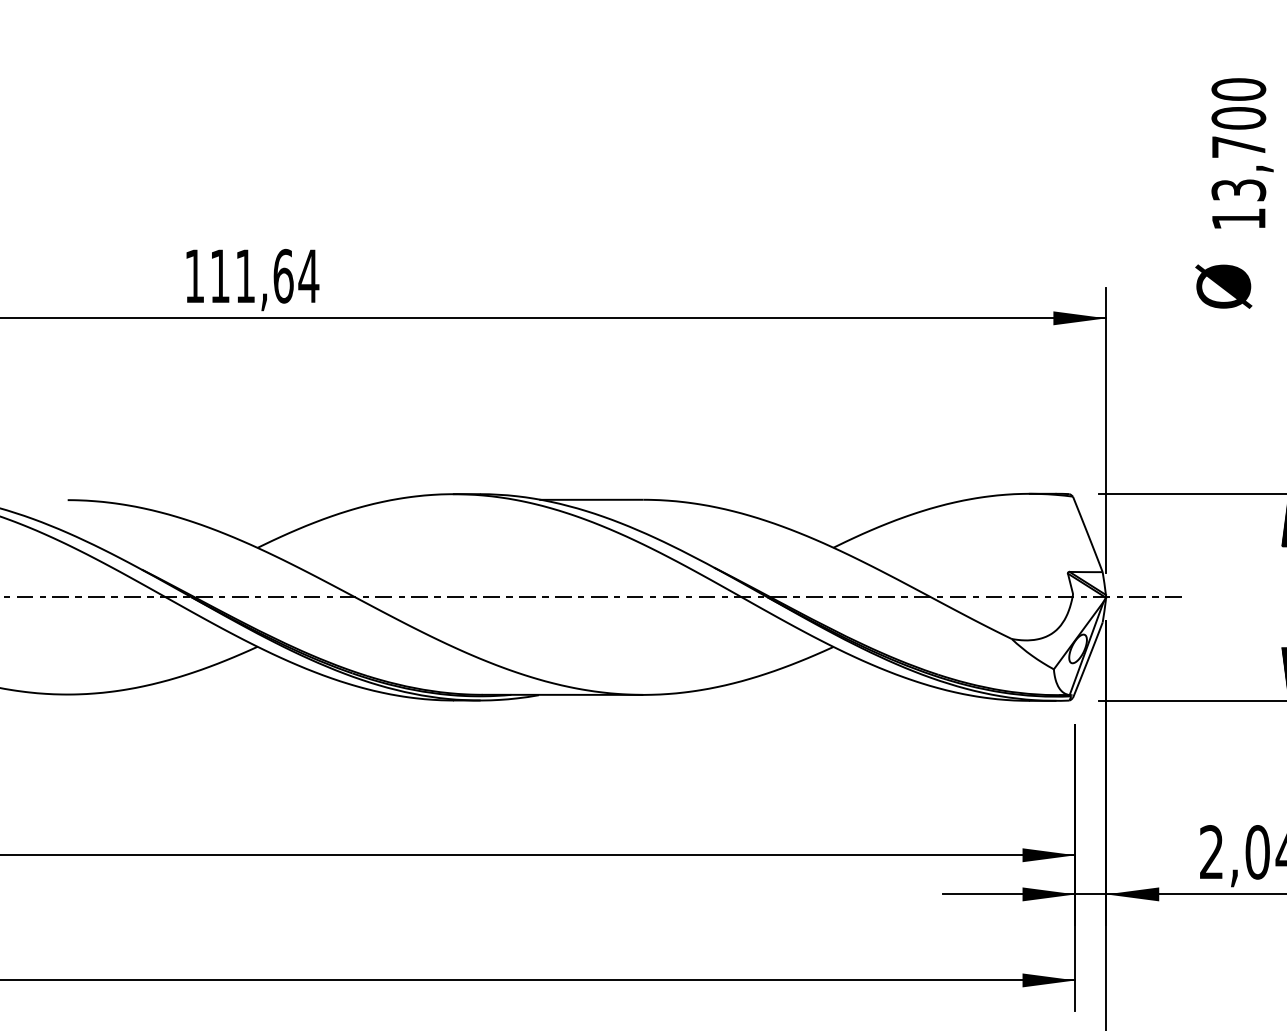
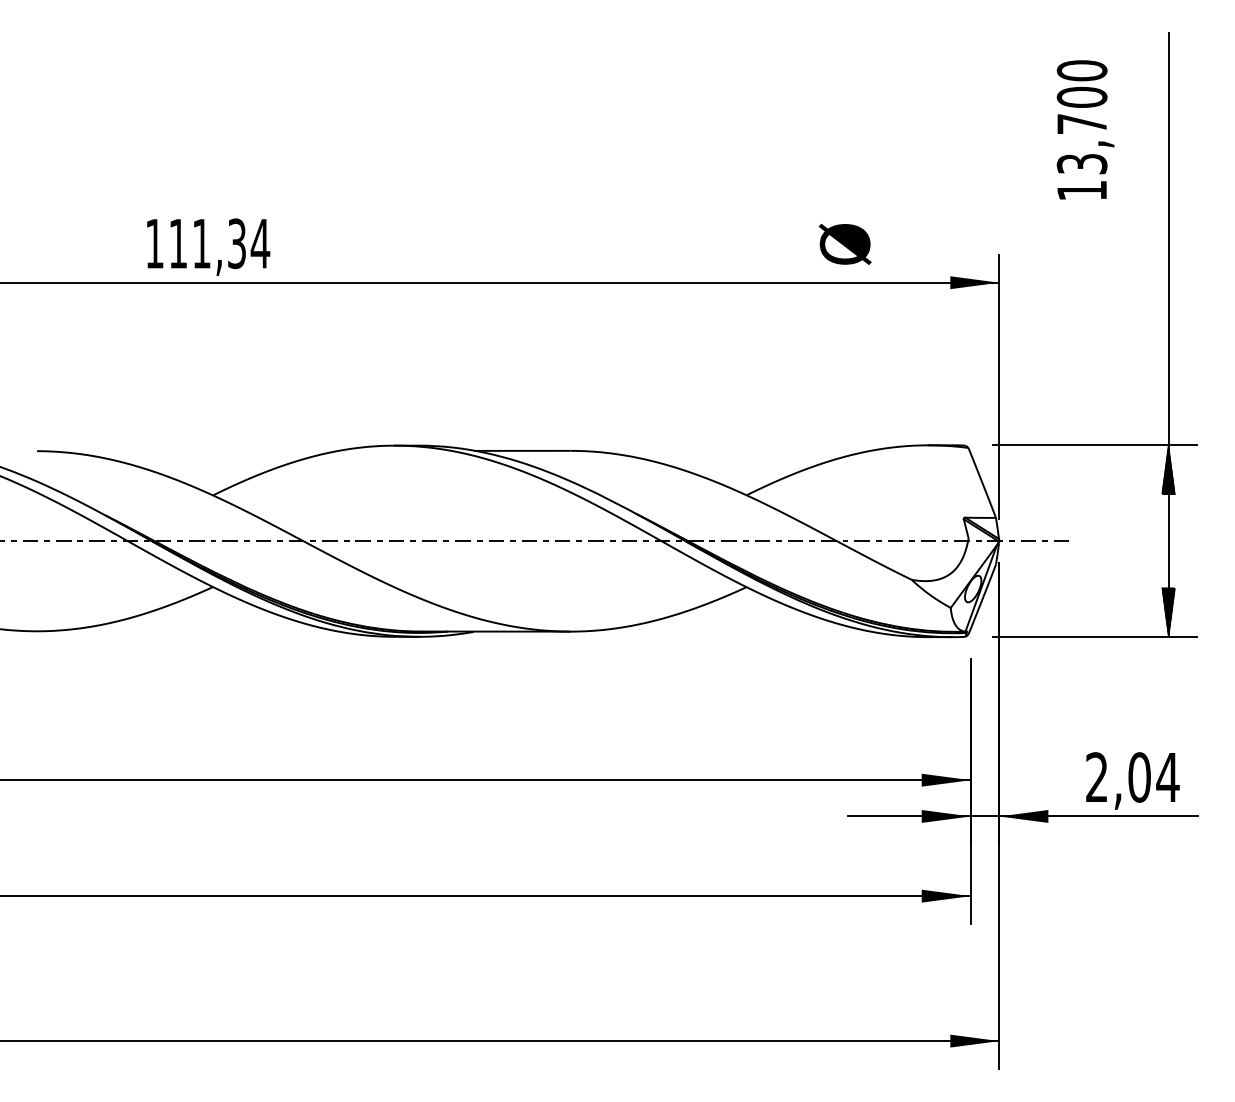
text: (1242, 152) -> (1085, 129), moved
text: (284, 275) -> (237, 243), 111,64 -> 111,34
text: (1223, 285) -> (844, 243), moved

